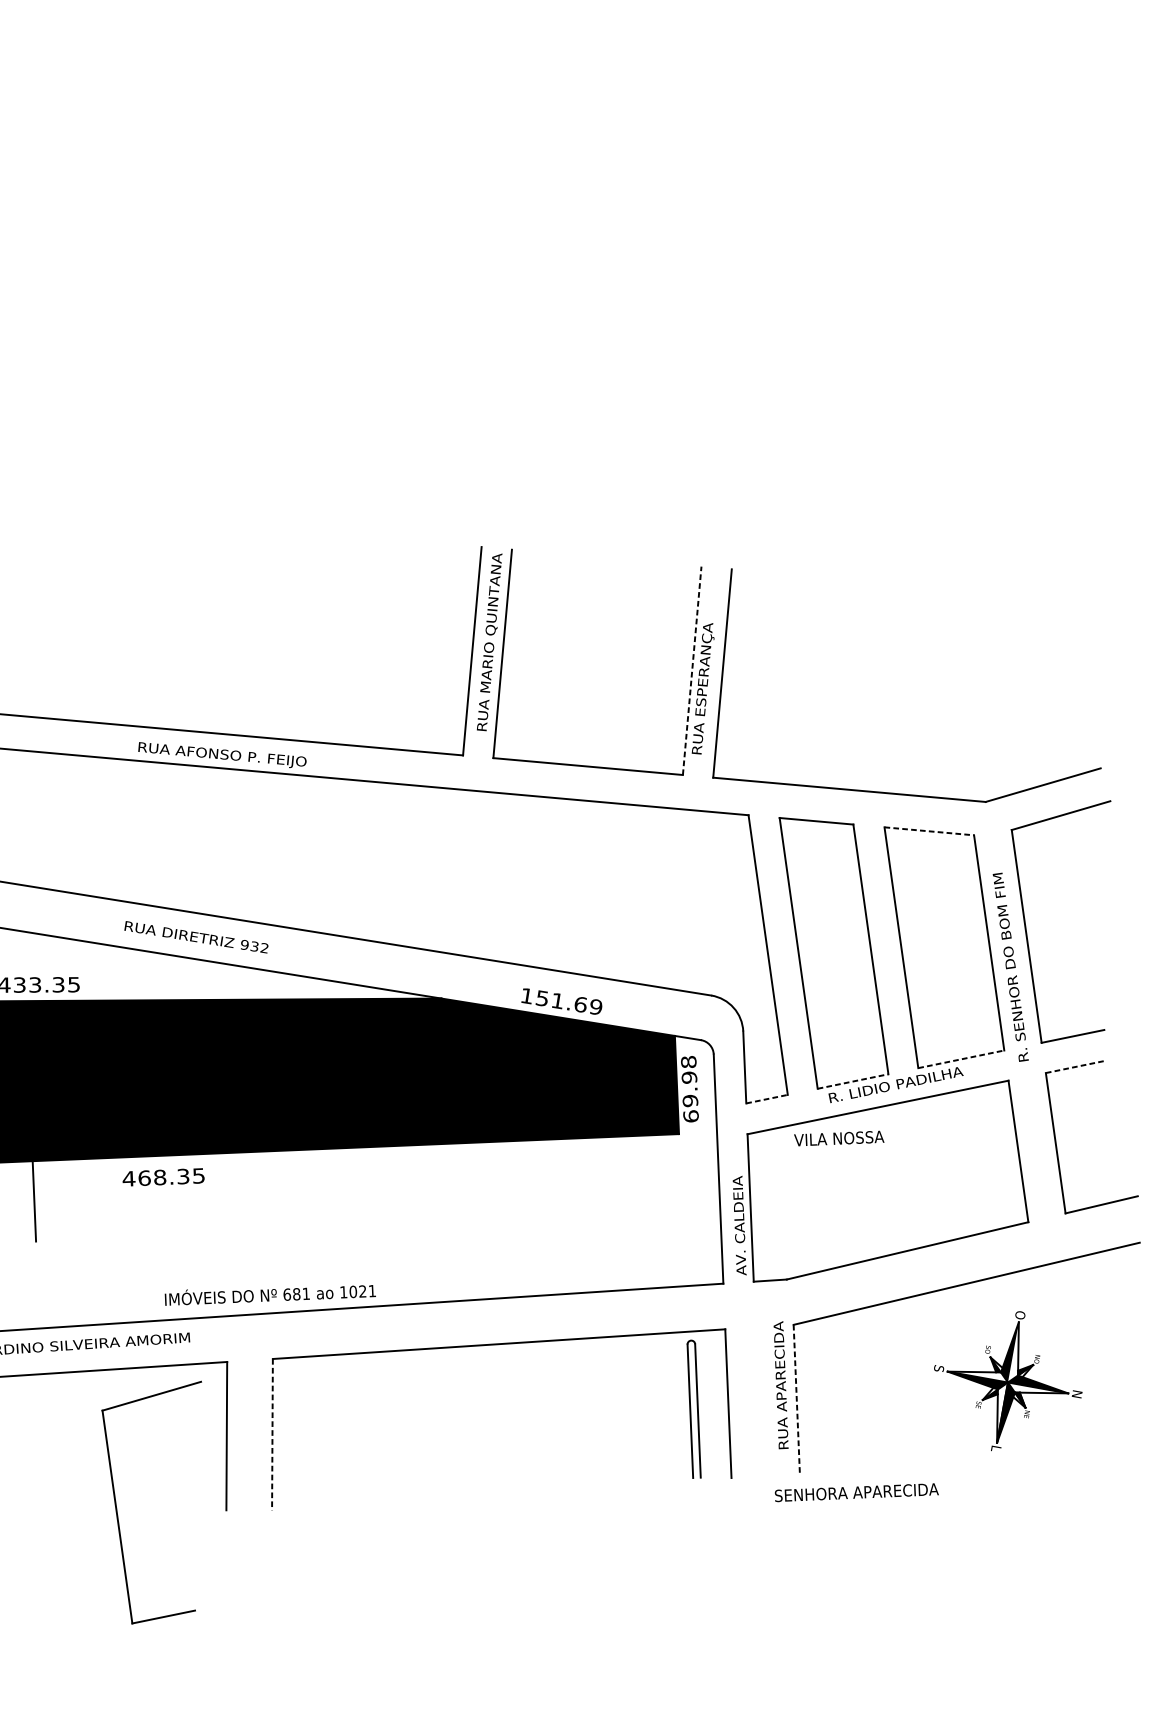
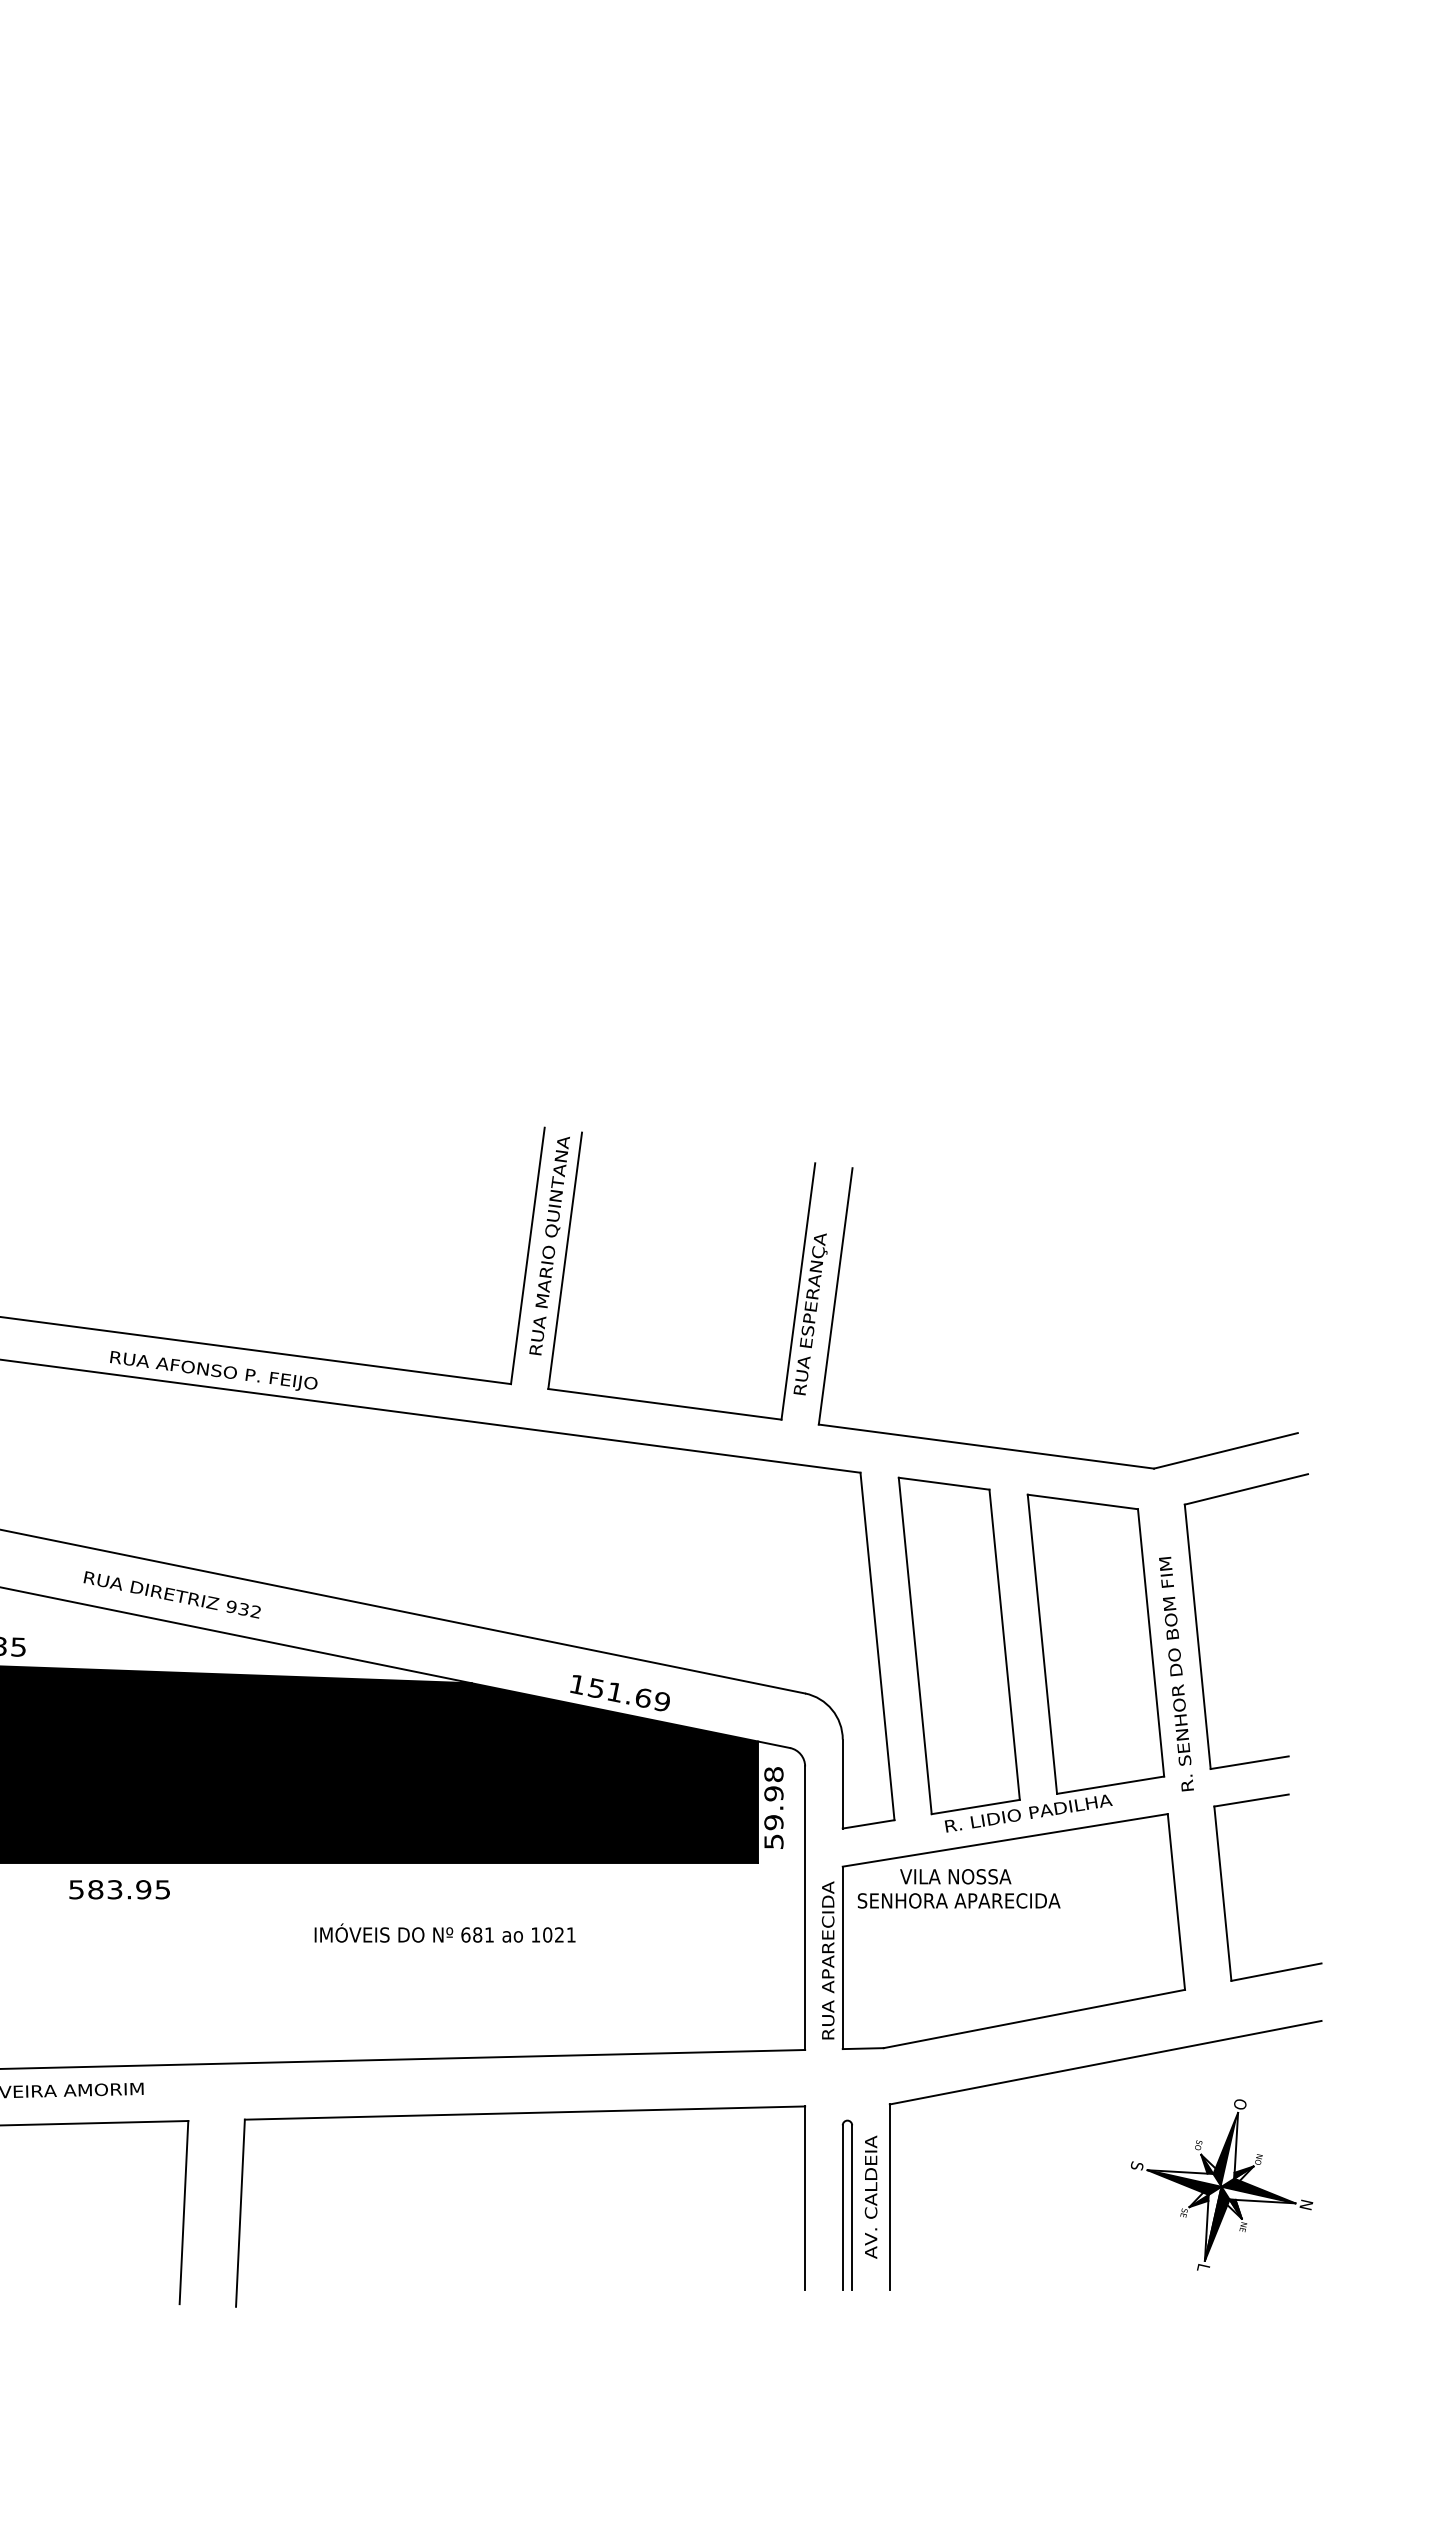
line: (692, 670) -> (798, 1290), dashed -> solid
line: (928, 830) -> (1082, 1501), dashed -> solid
line: (962, 1059) -> (1111, 1785), dashed -> solid
line: (1075, 1066) -> (1251, 1800), dashed -> solid
line: (852, 1081) -> (975, 1807), dashed -> solid
line: (767, 1099) -> (869, 1824), dashed -> solid
text: (690, 1116) -> (773, 1841), 69.98 -> 59.98
text: (155, 1177) -> (109, 1889), 468.35 -> 583.95
text: (738, 1210) -> (827, 1960), AV. CALDEIA -> RUA APARECIDA
text: (269, 1293) -> (444, 1932), moved
part: (1008, 1380) -> (1222, 2184), moved
text: (780, 1385) -> (870, 2178), RUA APARECIDA -> AV. CALDEIA
line: (796, 1400) -> (889, 2197), dashed -> solid
part: (693, 1408) -> (846, 2204), moved
line: (272, 1434) -> (240, 2213), dashed -> solid
text: (856, 1492) -> (958, 1900), moved
part: (116, 1504) -> (44, 2291), removed

